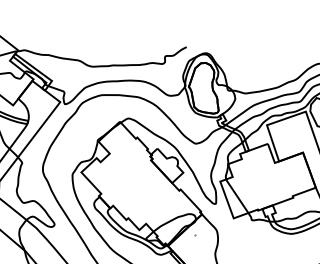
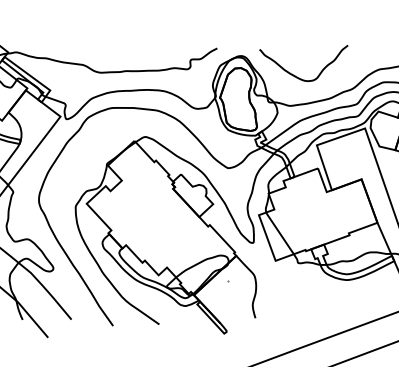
curve: (251, 69) -> (297, 76), added

